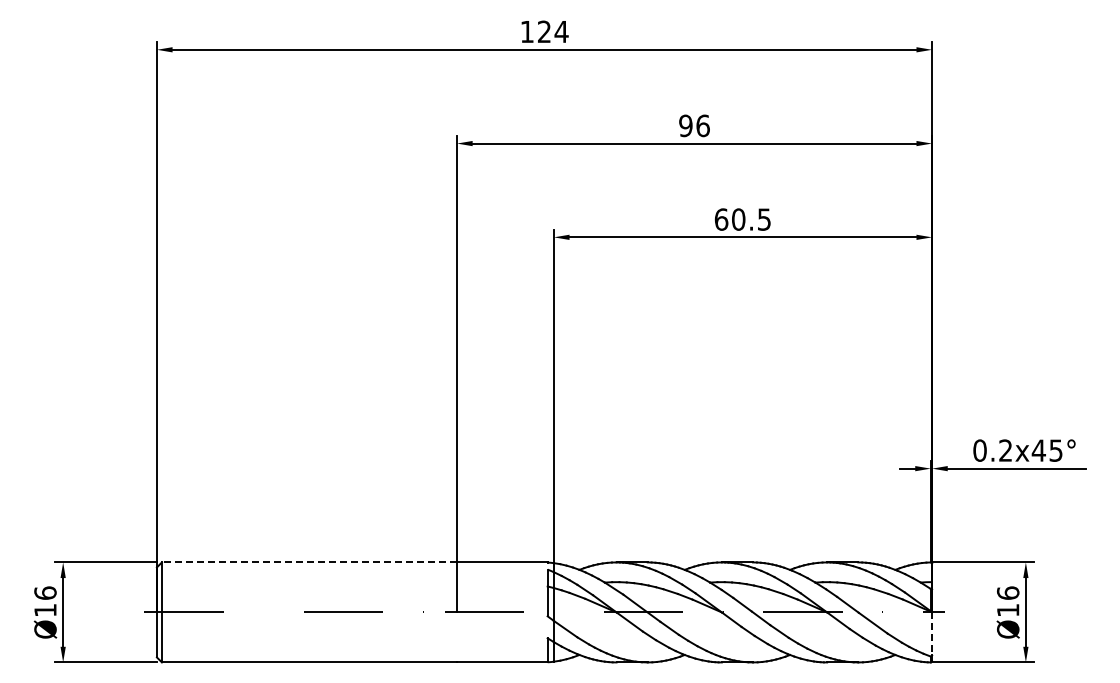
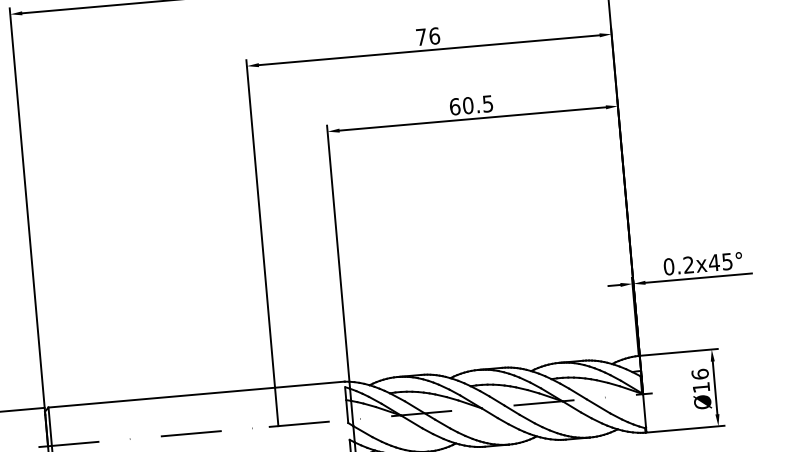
text: (685, 125) -> (421, 36), 96 -> 76
line: (309, 562) -> (161, 397), dashed -> solid
line: (932, 633) -> (644, 410), dashed -> solid

